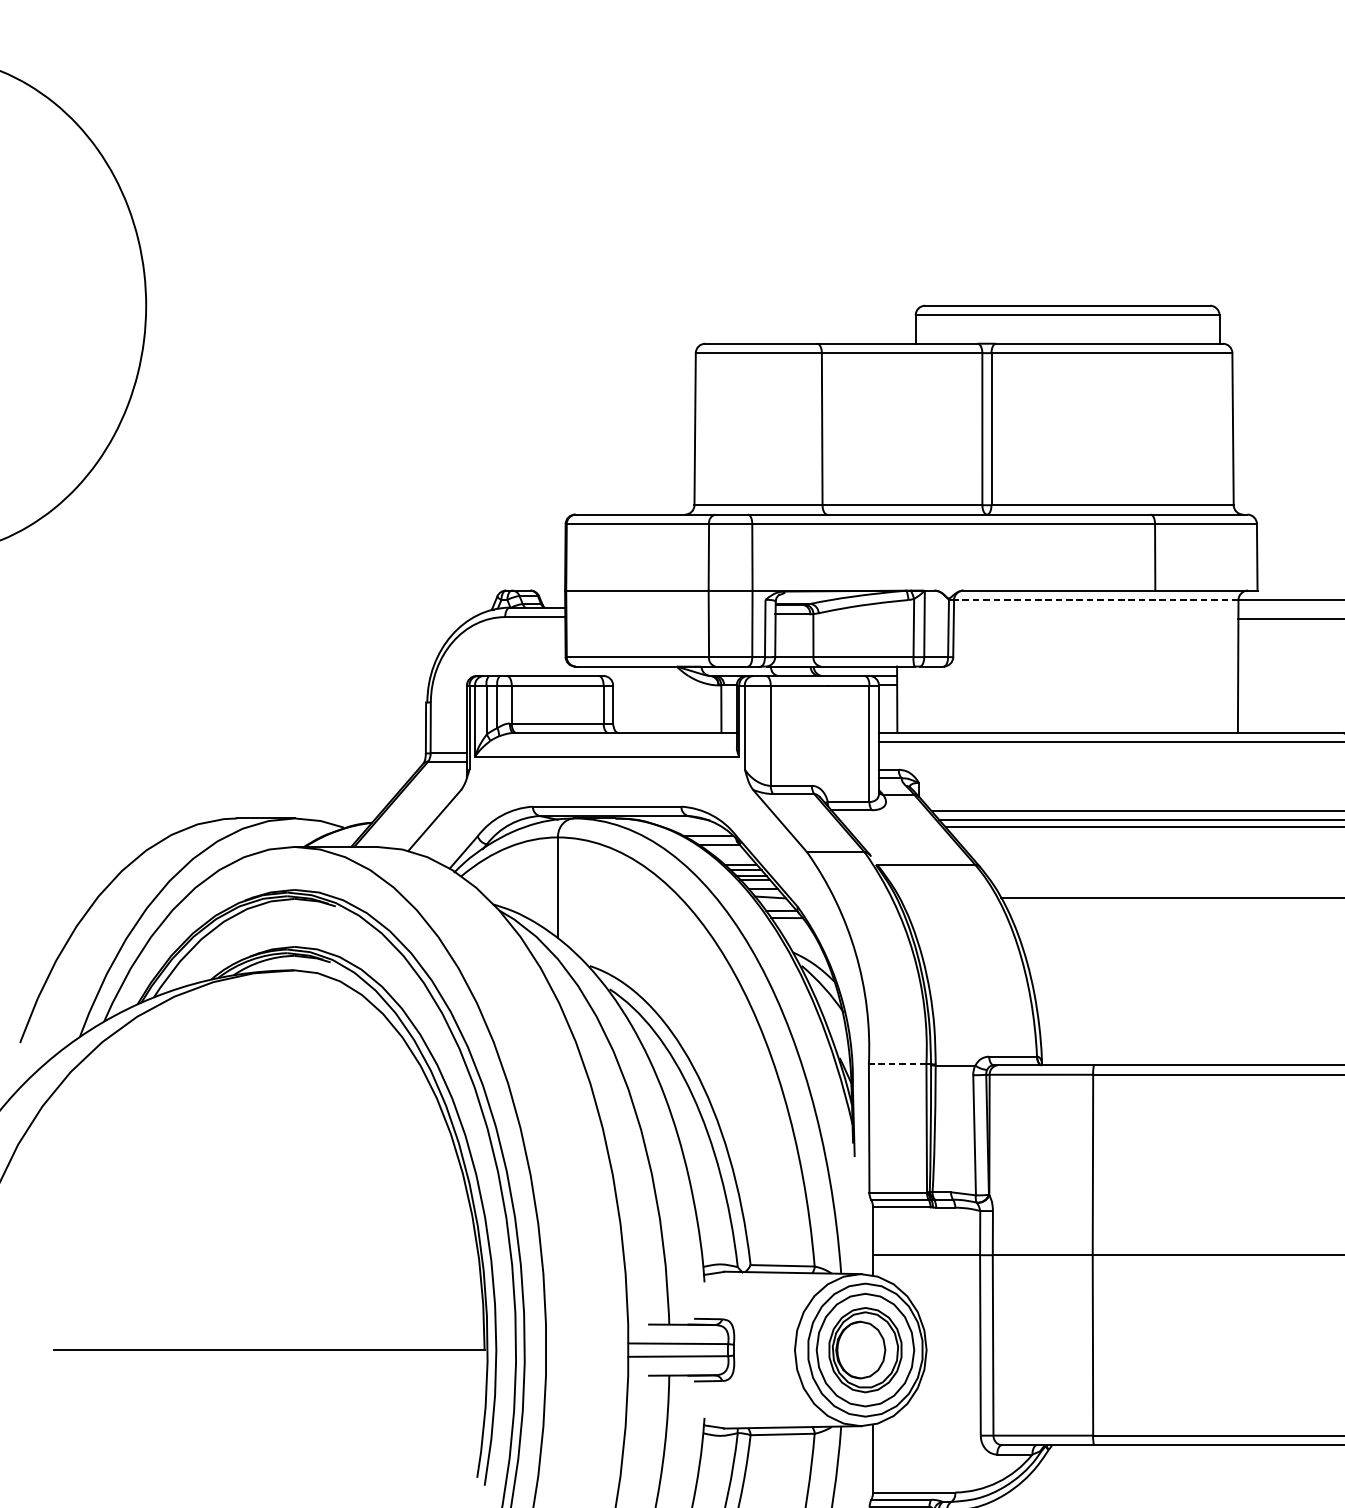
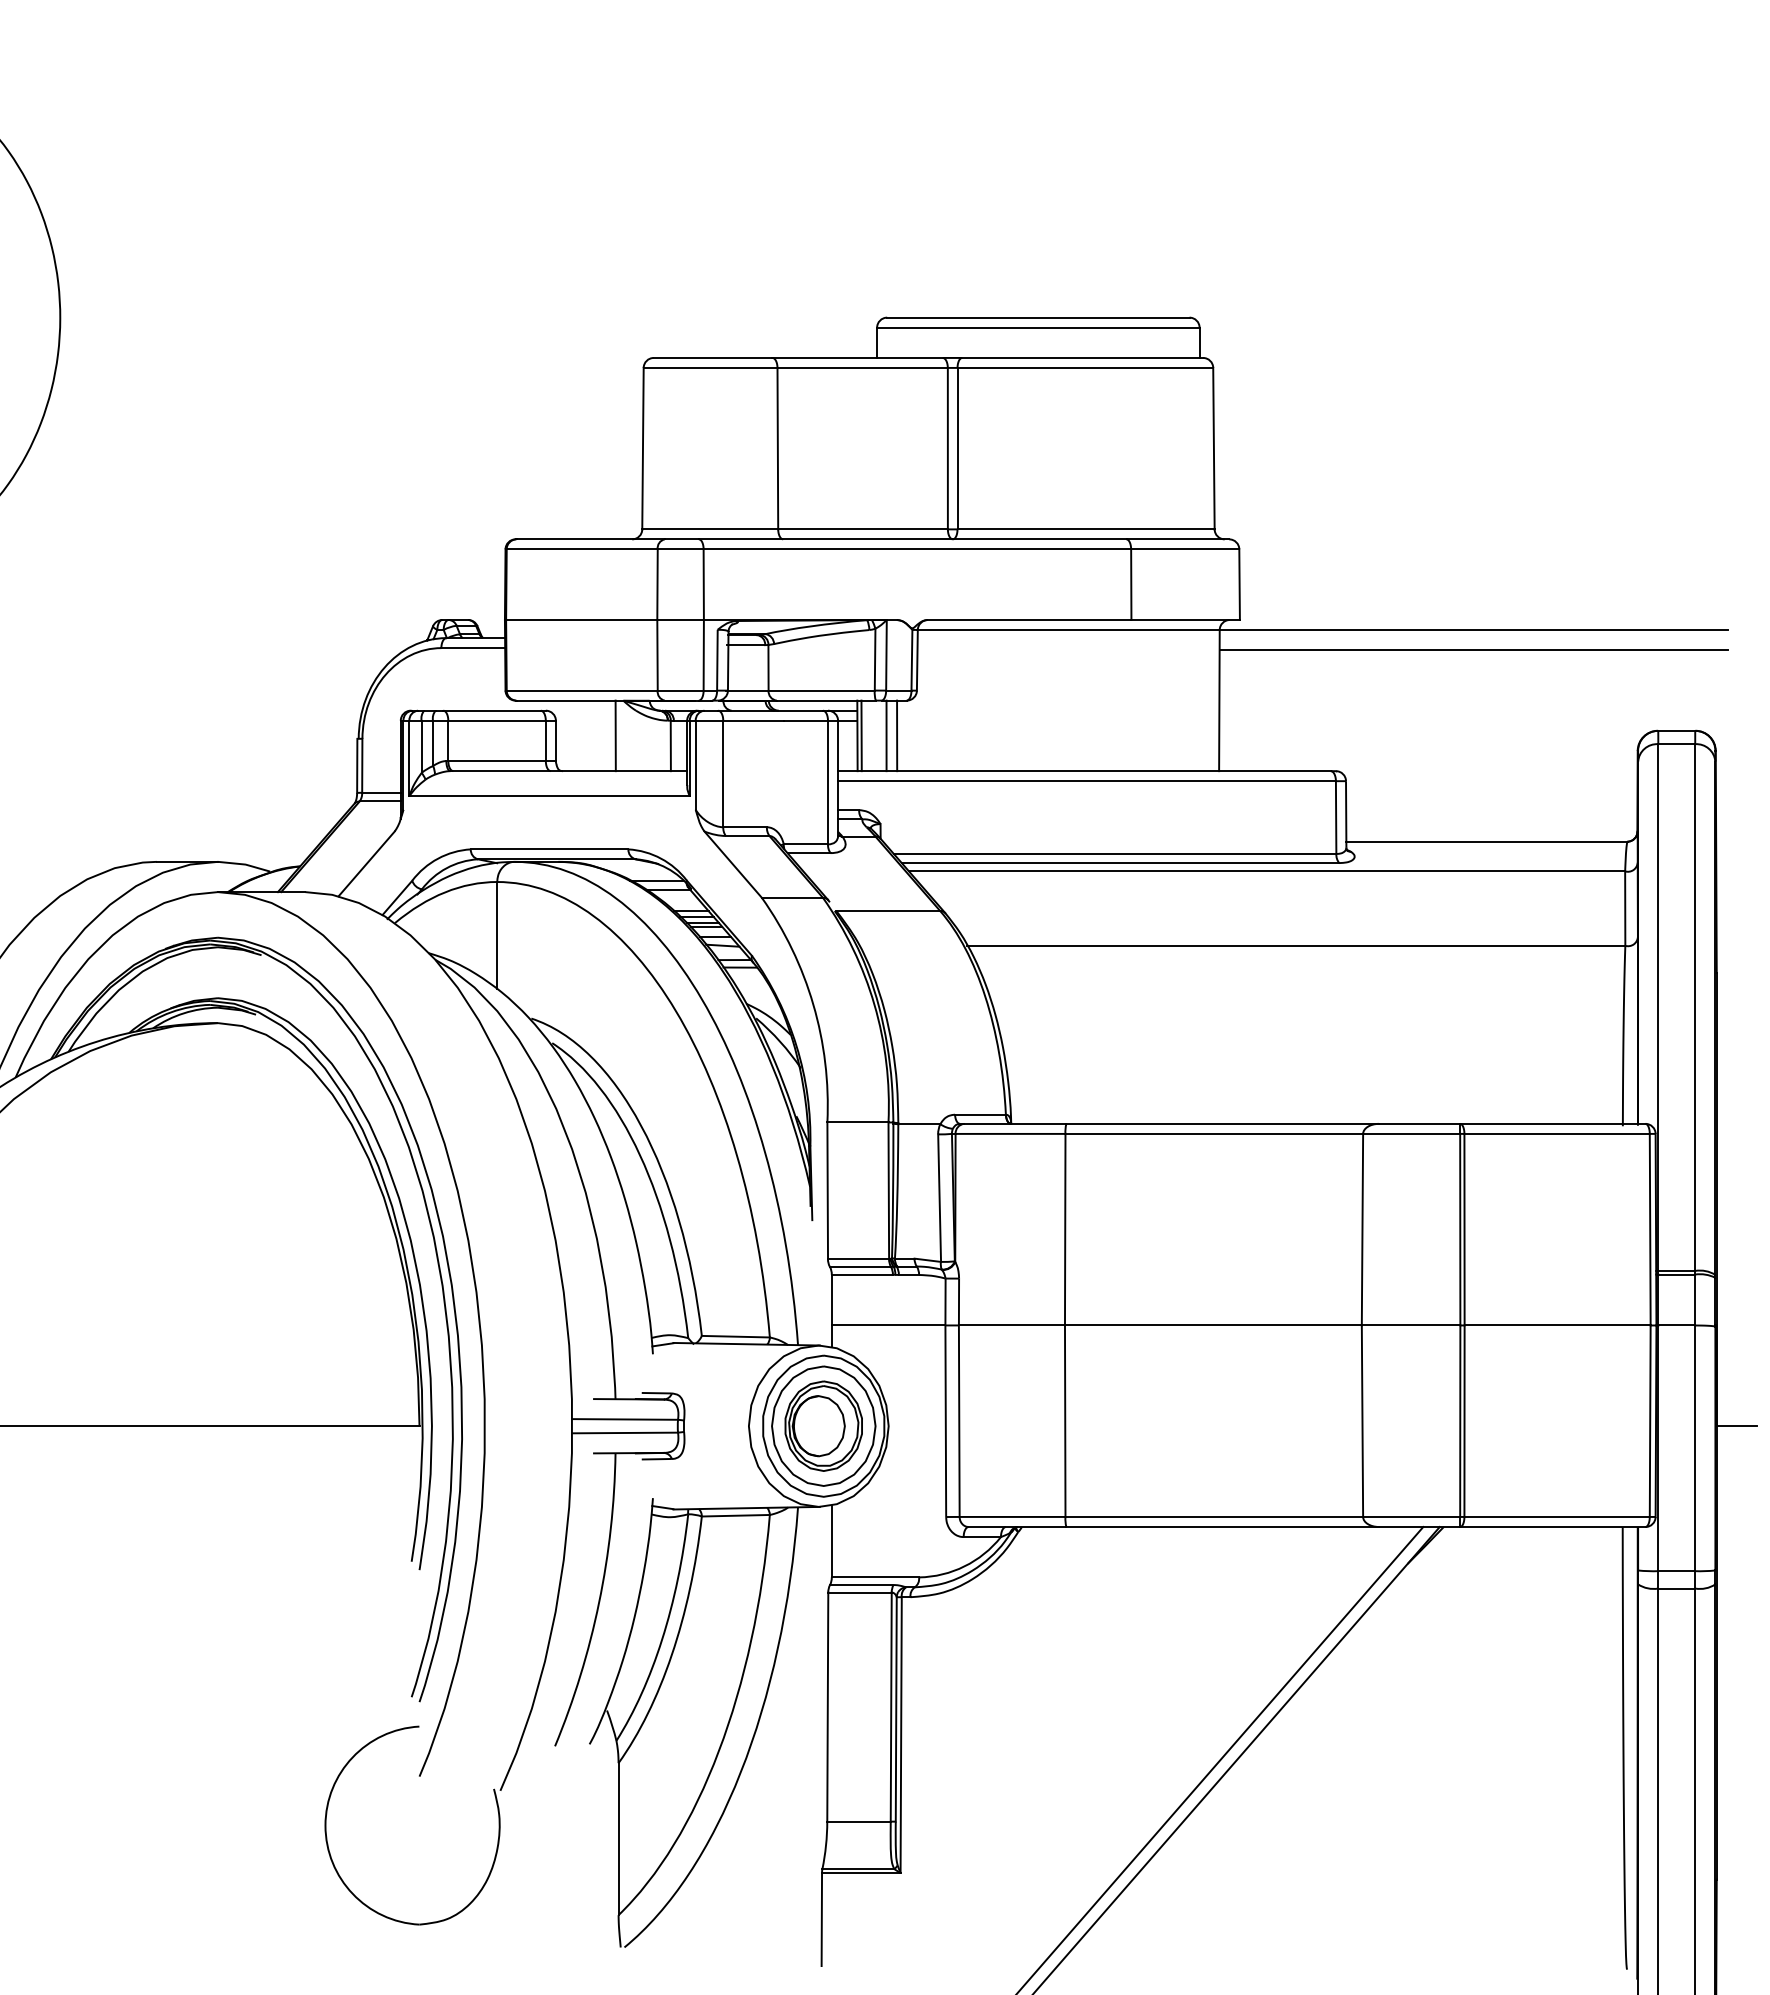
line: (1096, 600) -> (1068, 630), dashed -> solid
line: (669, 699) -> (615, 735), added
line: (901, 699) -> (861, 735), added
line: (924, 699) -> (886, 735), added
line: (934, 699) -> (897, 735), added
line: (897, 1064) -> (857, 1122), dashed -> solid

